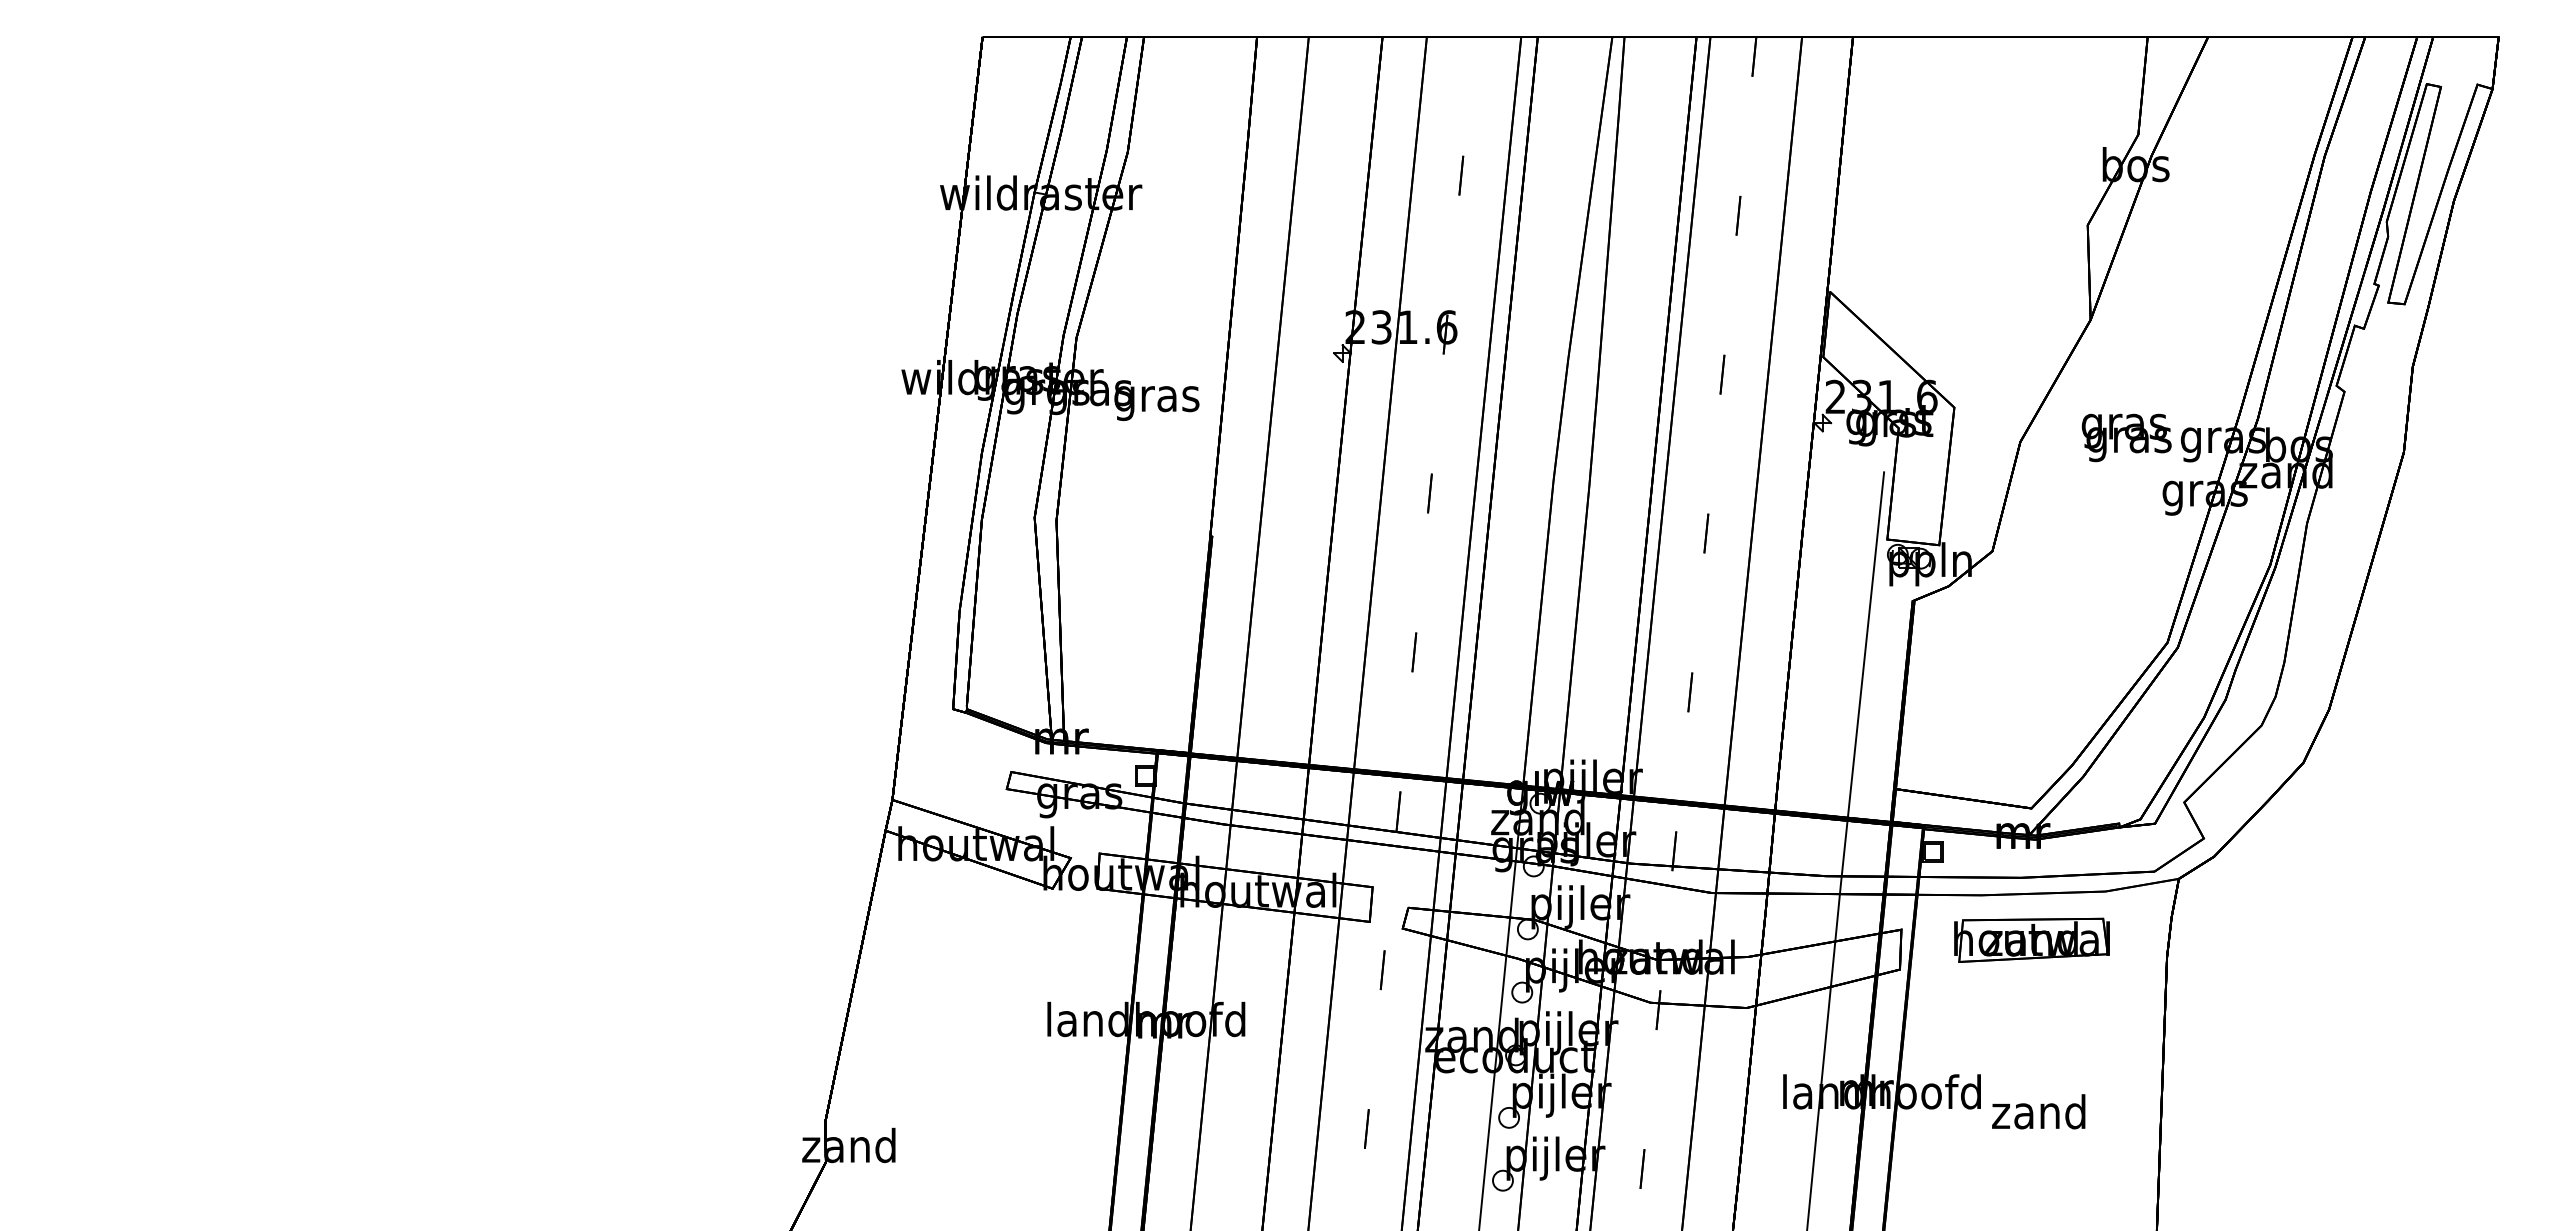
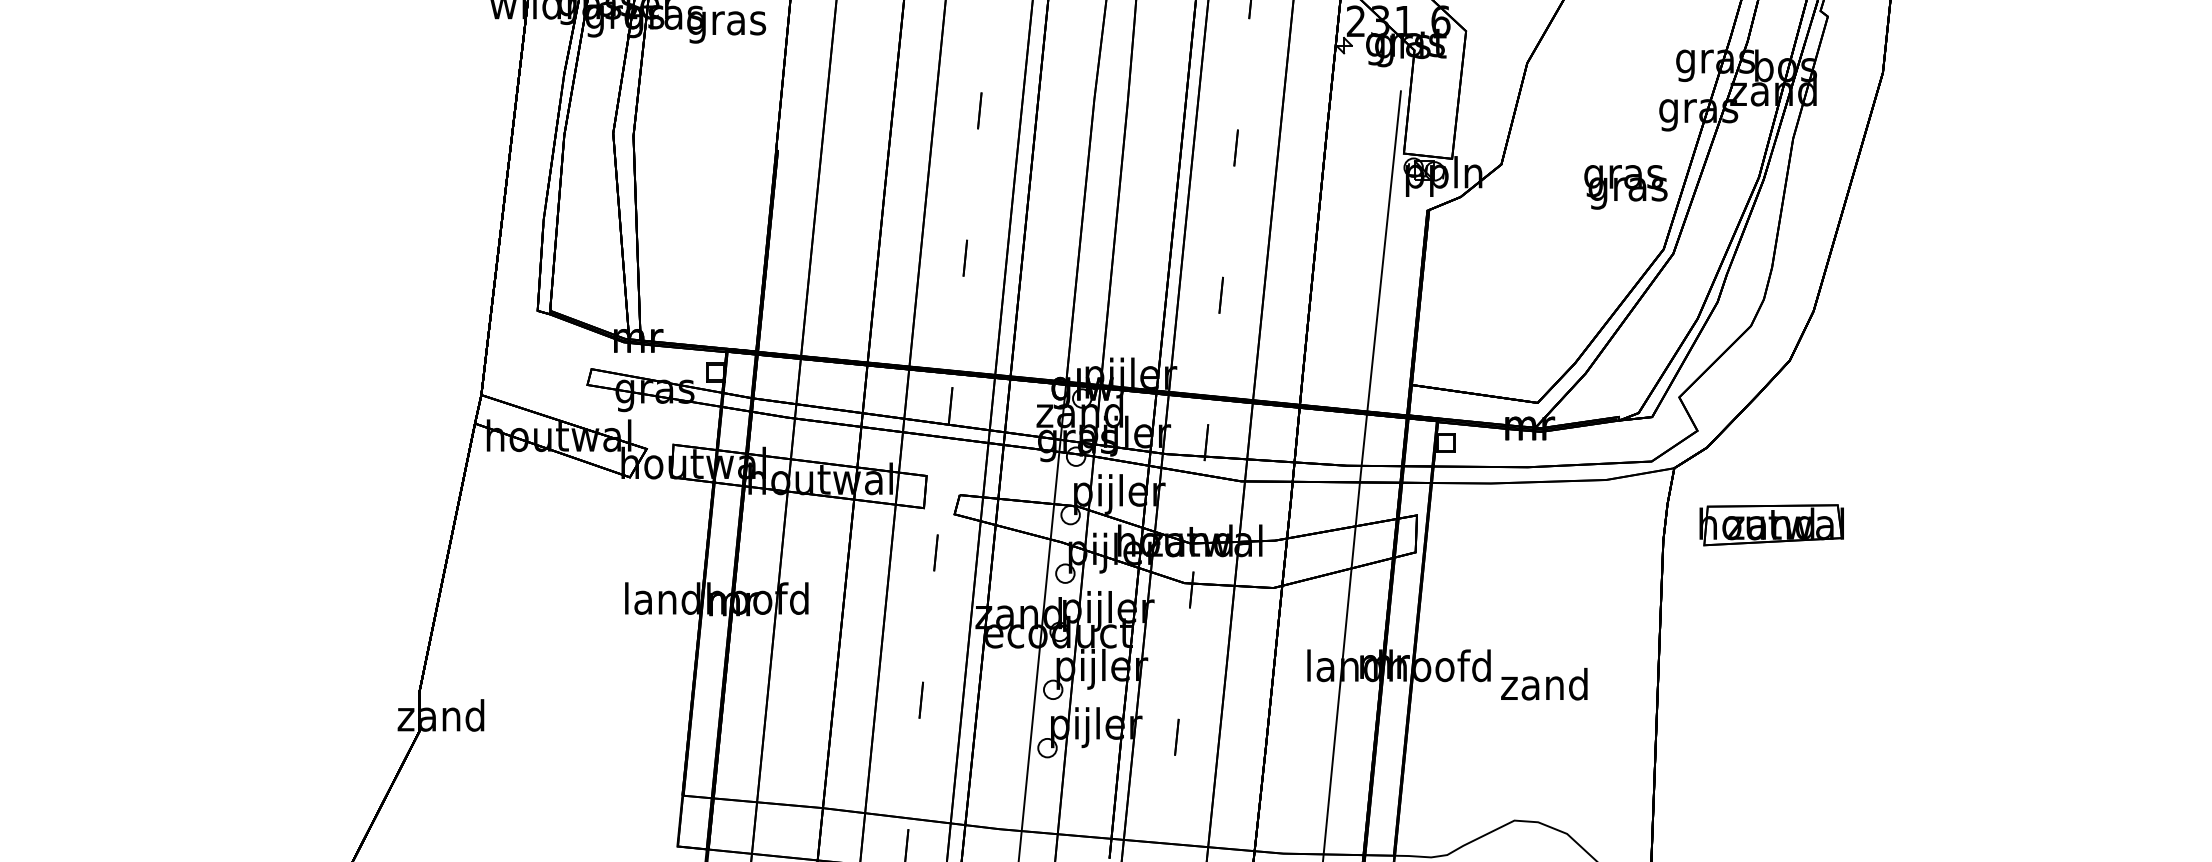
text: (2126, 437) -> (1625, 186), moved
part: (2031, 939) -> (1771, 524), moved

